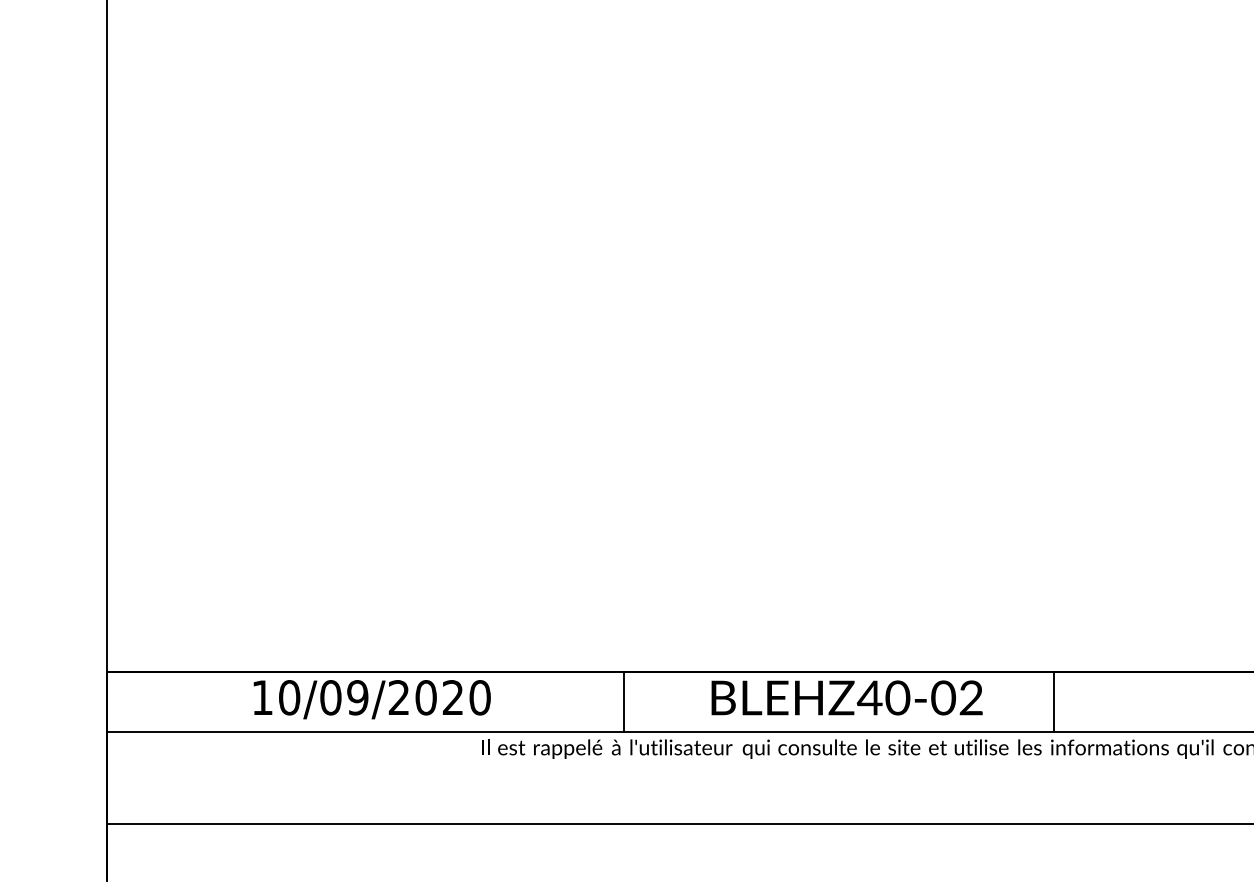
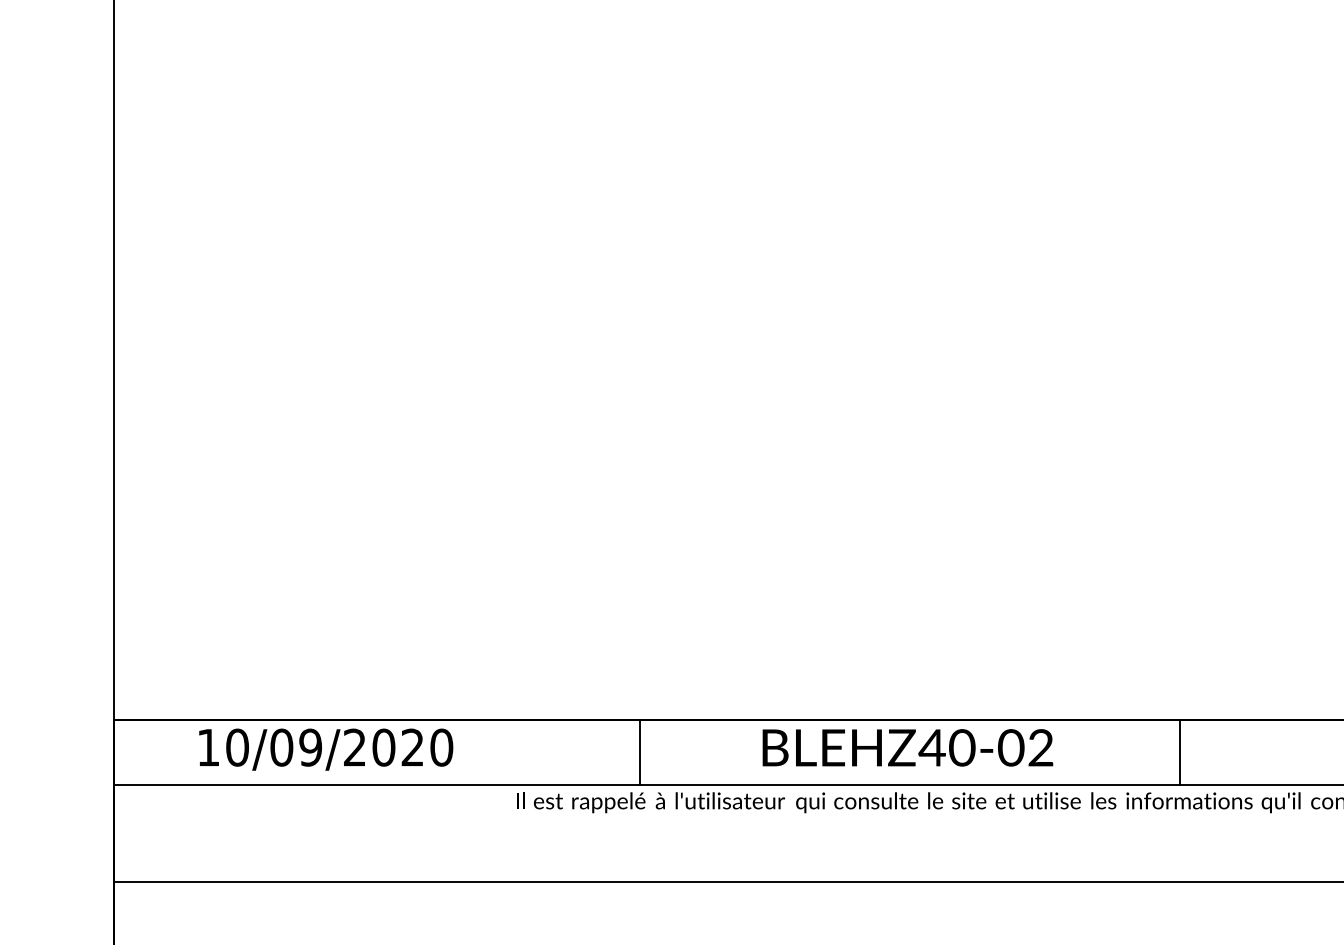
text: (371, 699) -> (325, 749), moved
line: (624, 701) -> (640, 751), moved
line: (1053, 701) -> (1179, 751), moved

